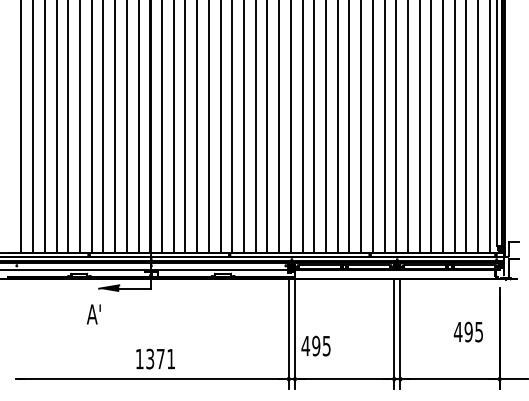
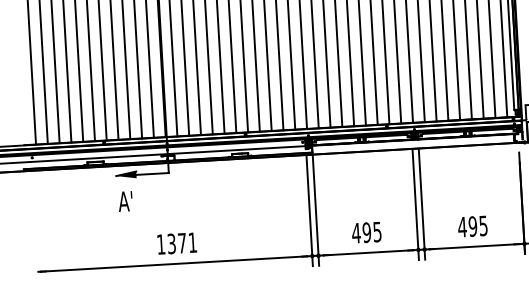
text: (93, 314) -> (125, 201), moved
text: (467, 331) -> (471, 226), moved
text: (315, 345) -> (366, 232), moved

